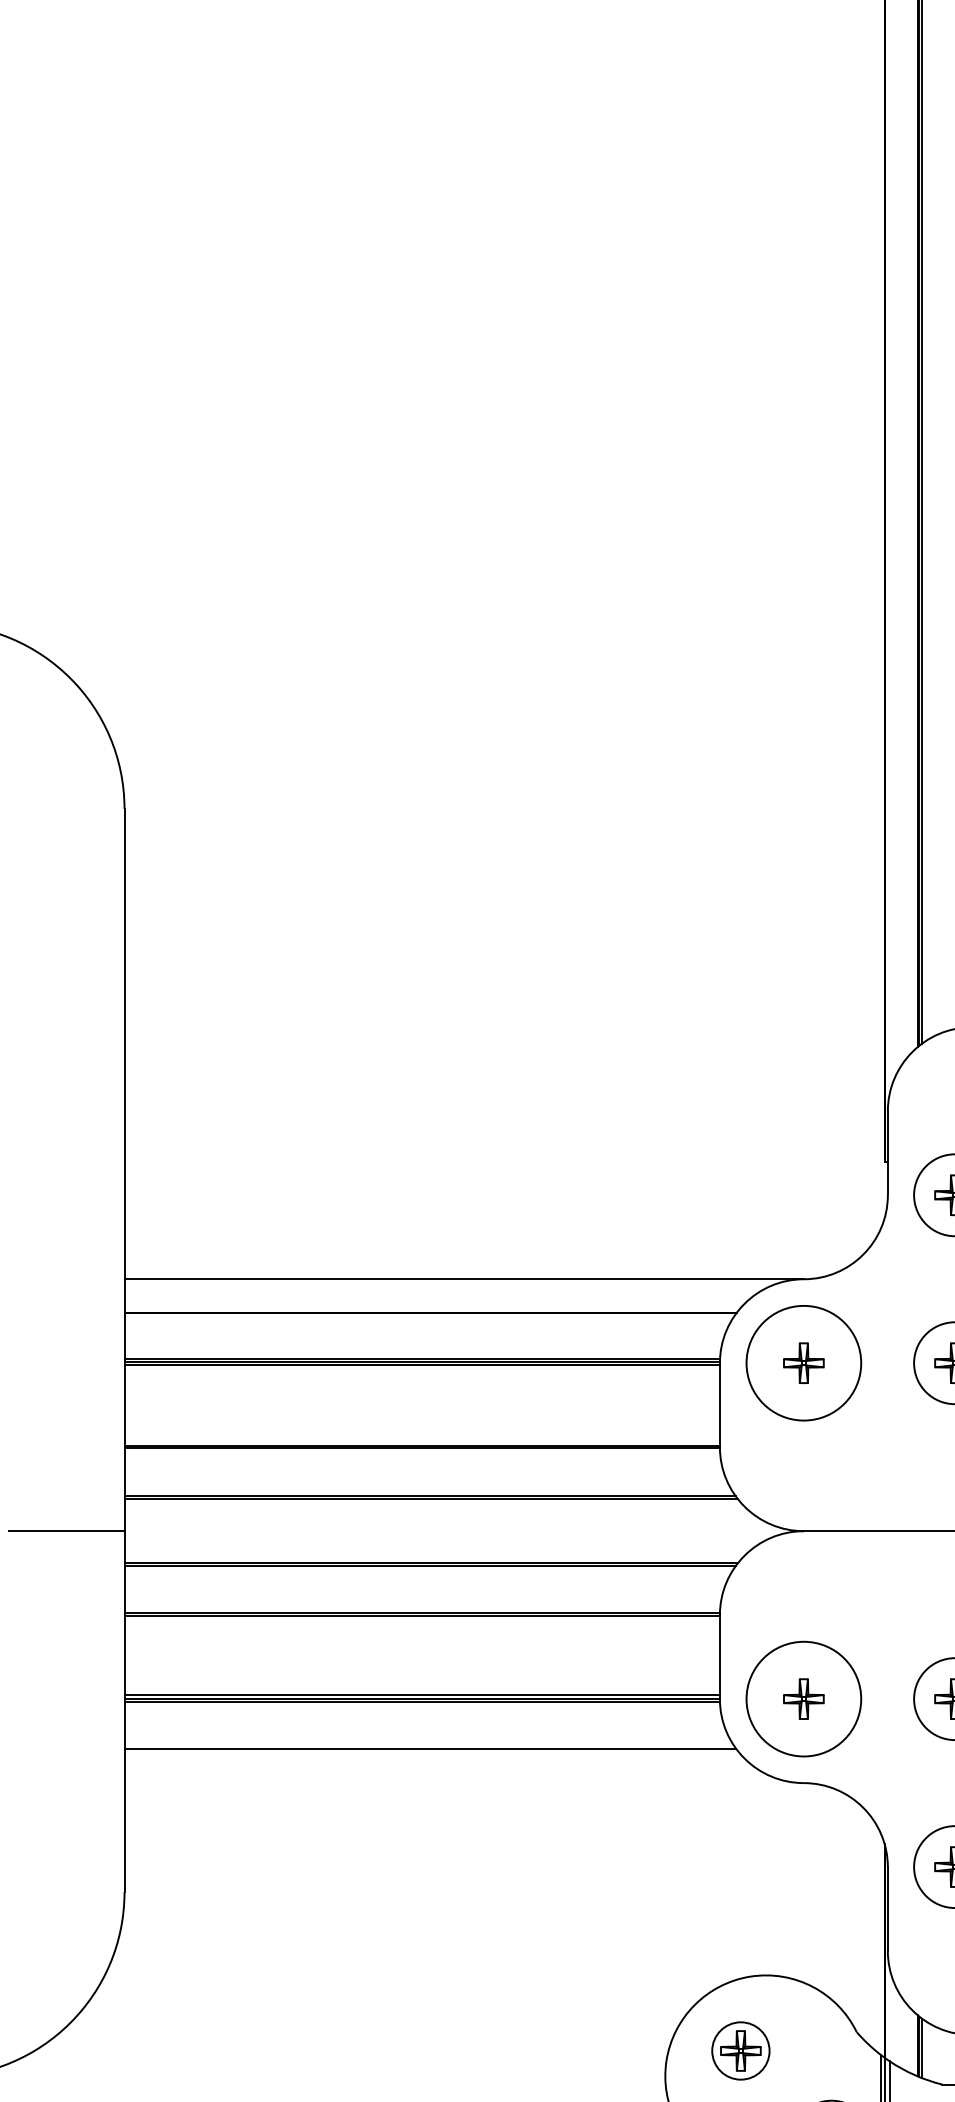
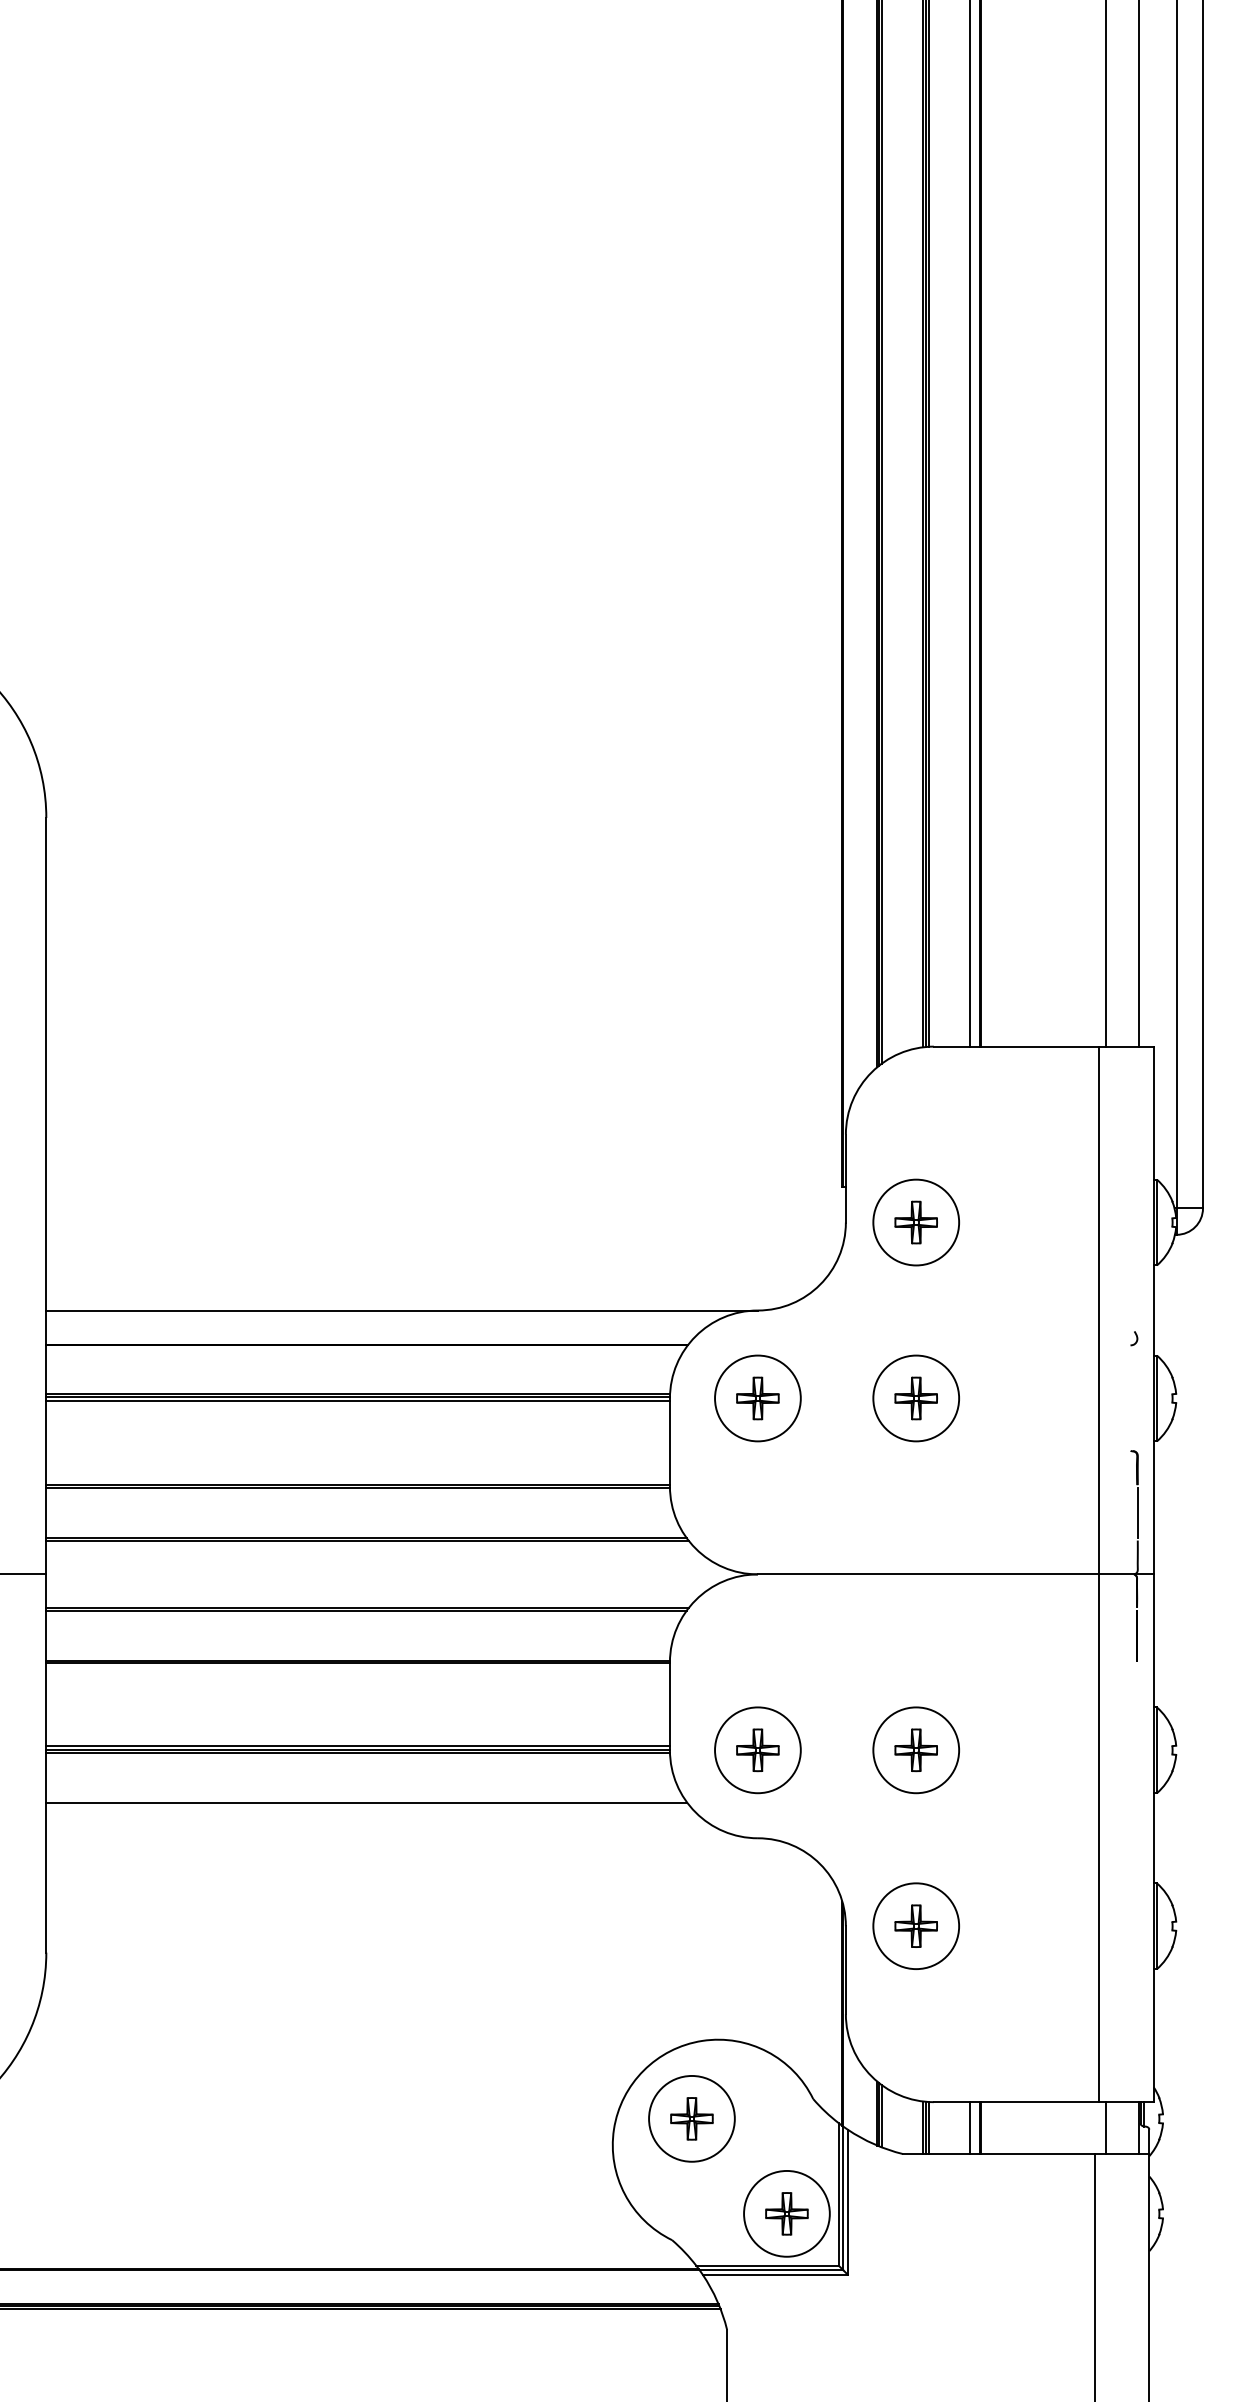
circle: (803, 1363) -> (757, 1398), size x0.71
circle: (803, 1699) -> (757, 1750), size x0.71
circle: (740, 2050) -> (691, 2118), size x1.43

